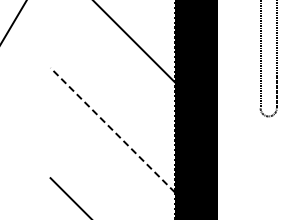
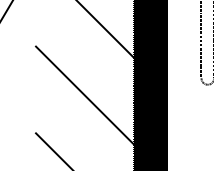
line: (112, 129) -> (84, 95), dashed -> solid

